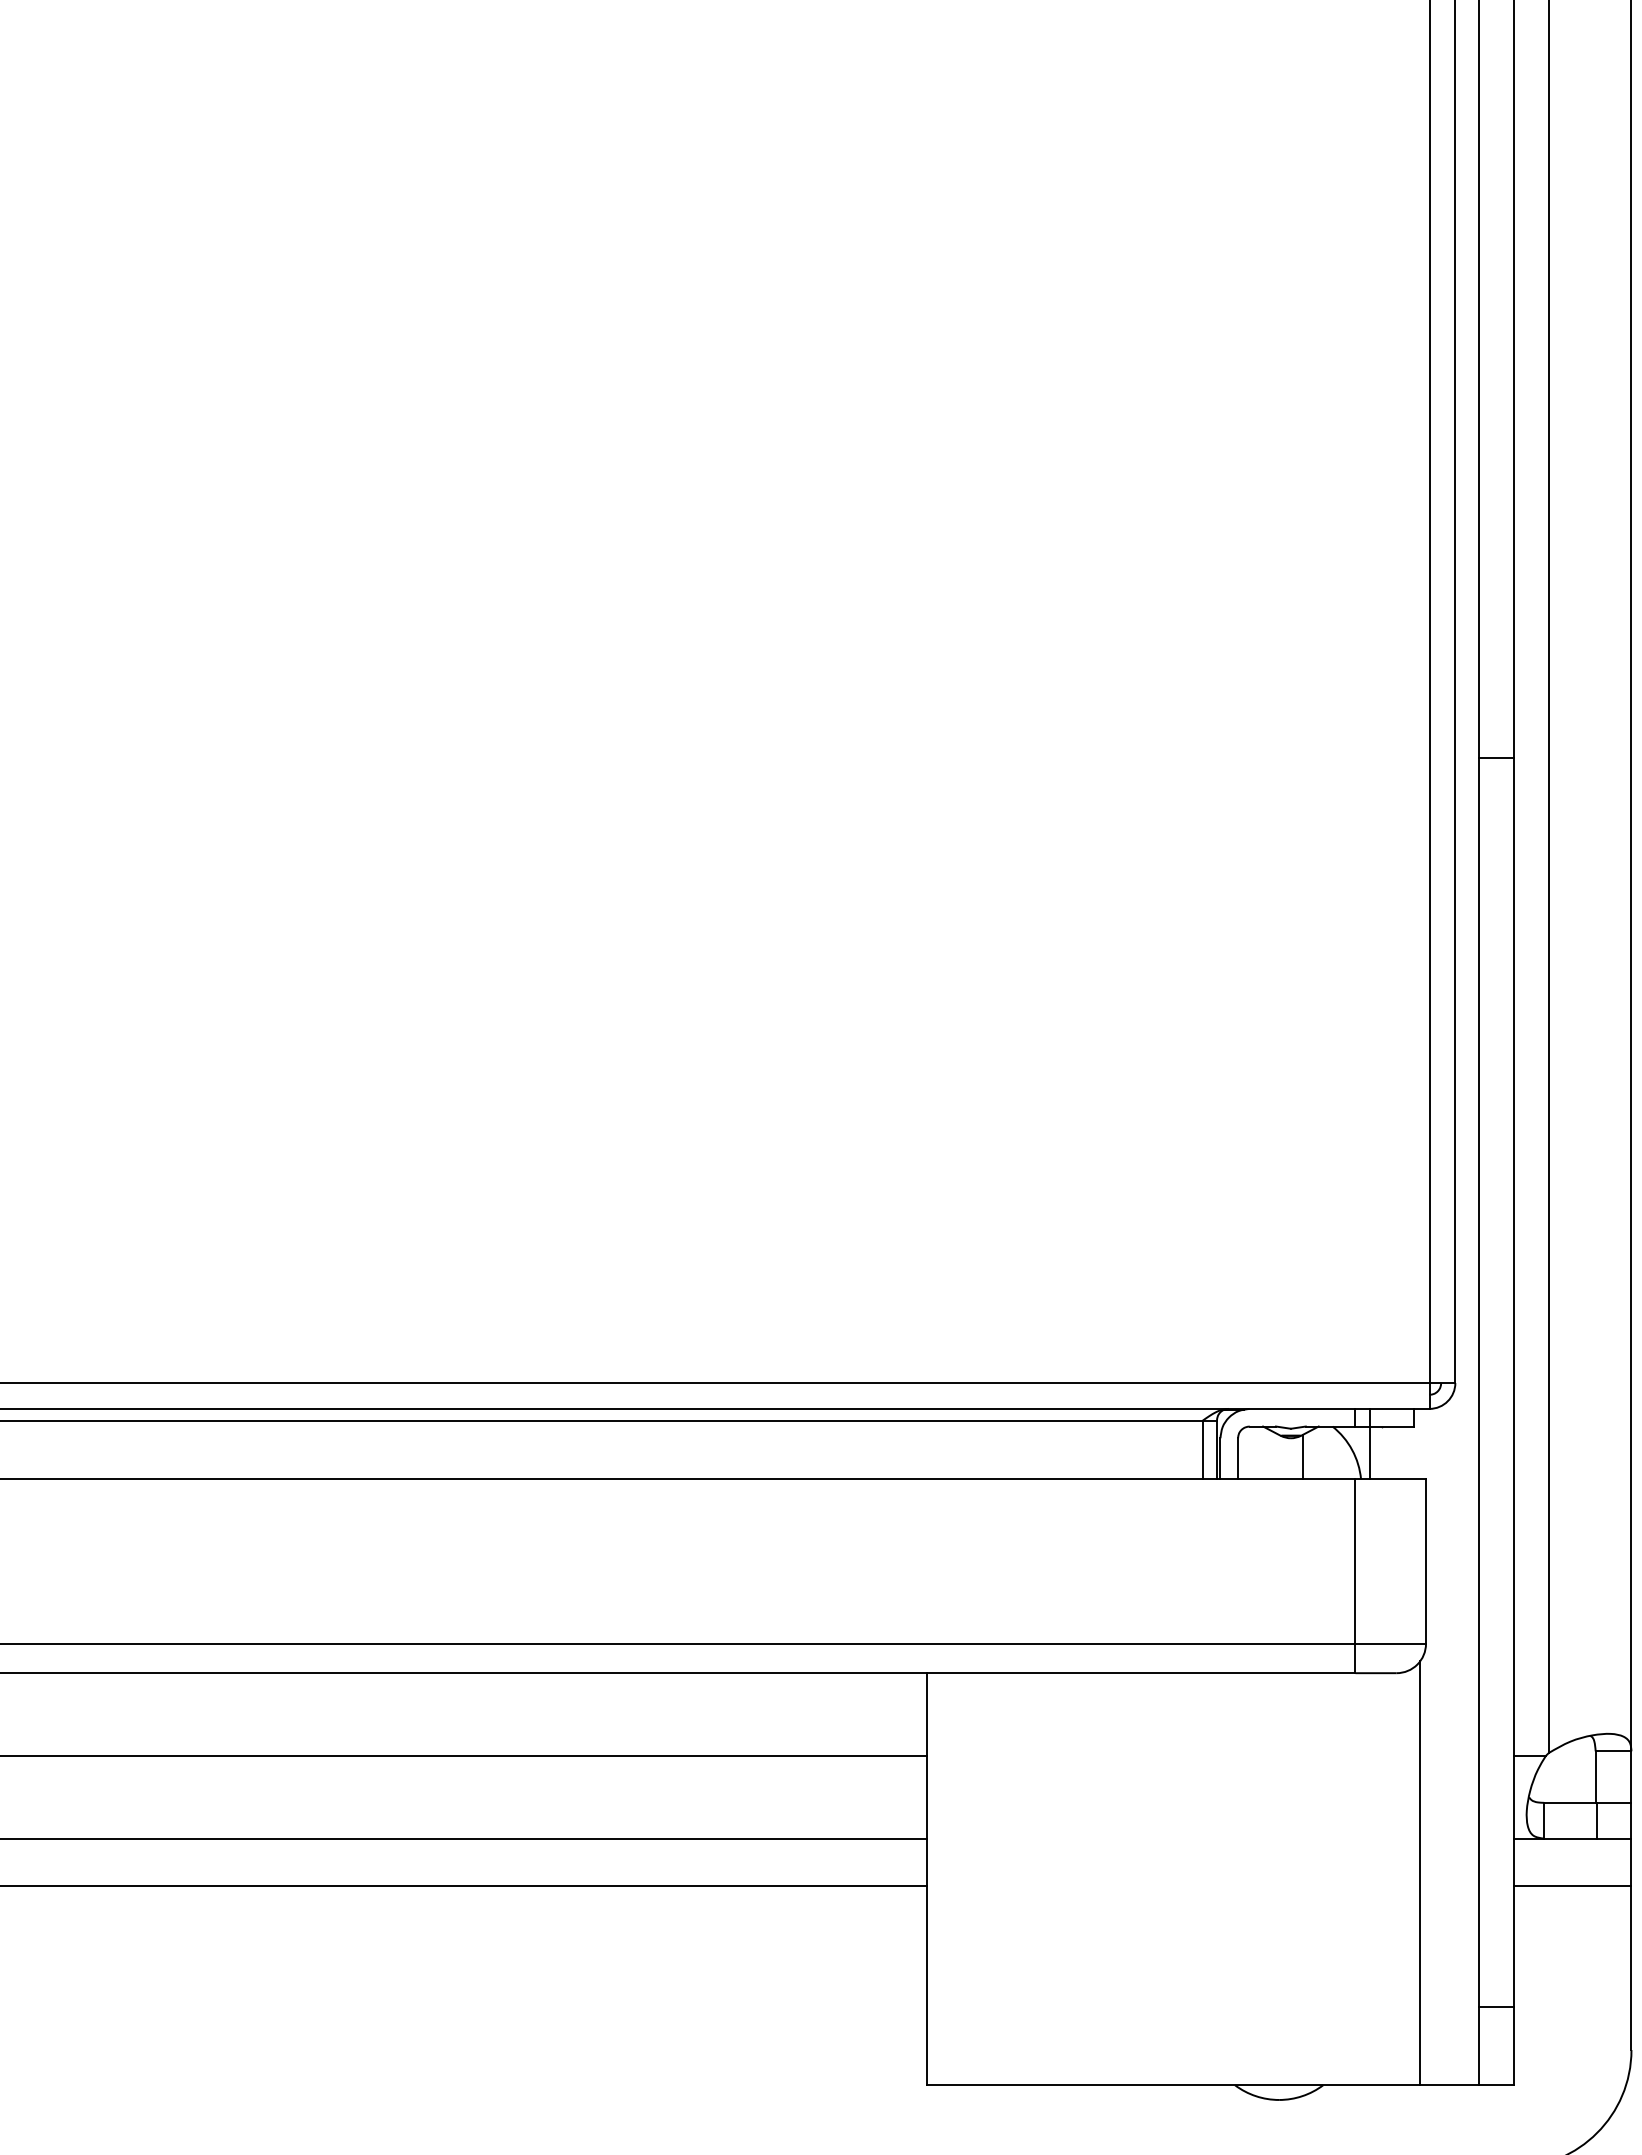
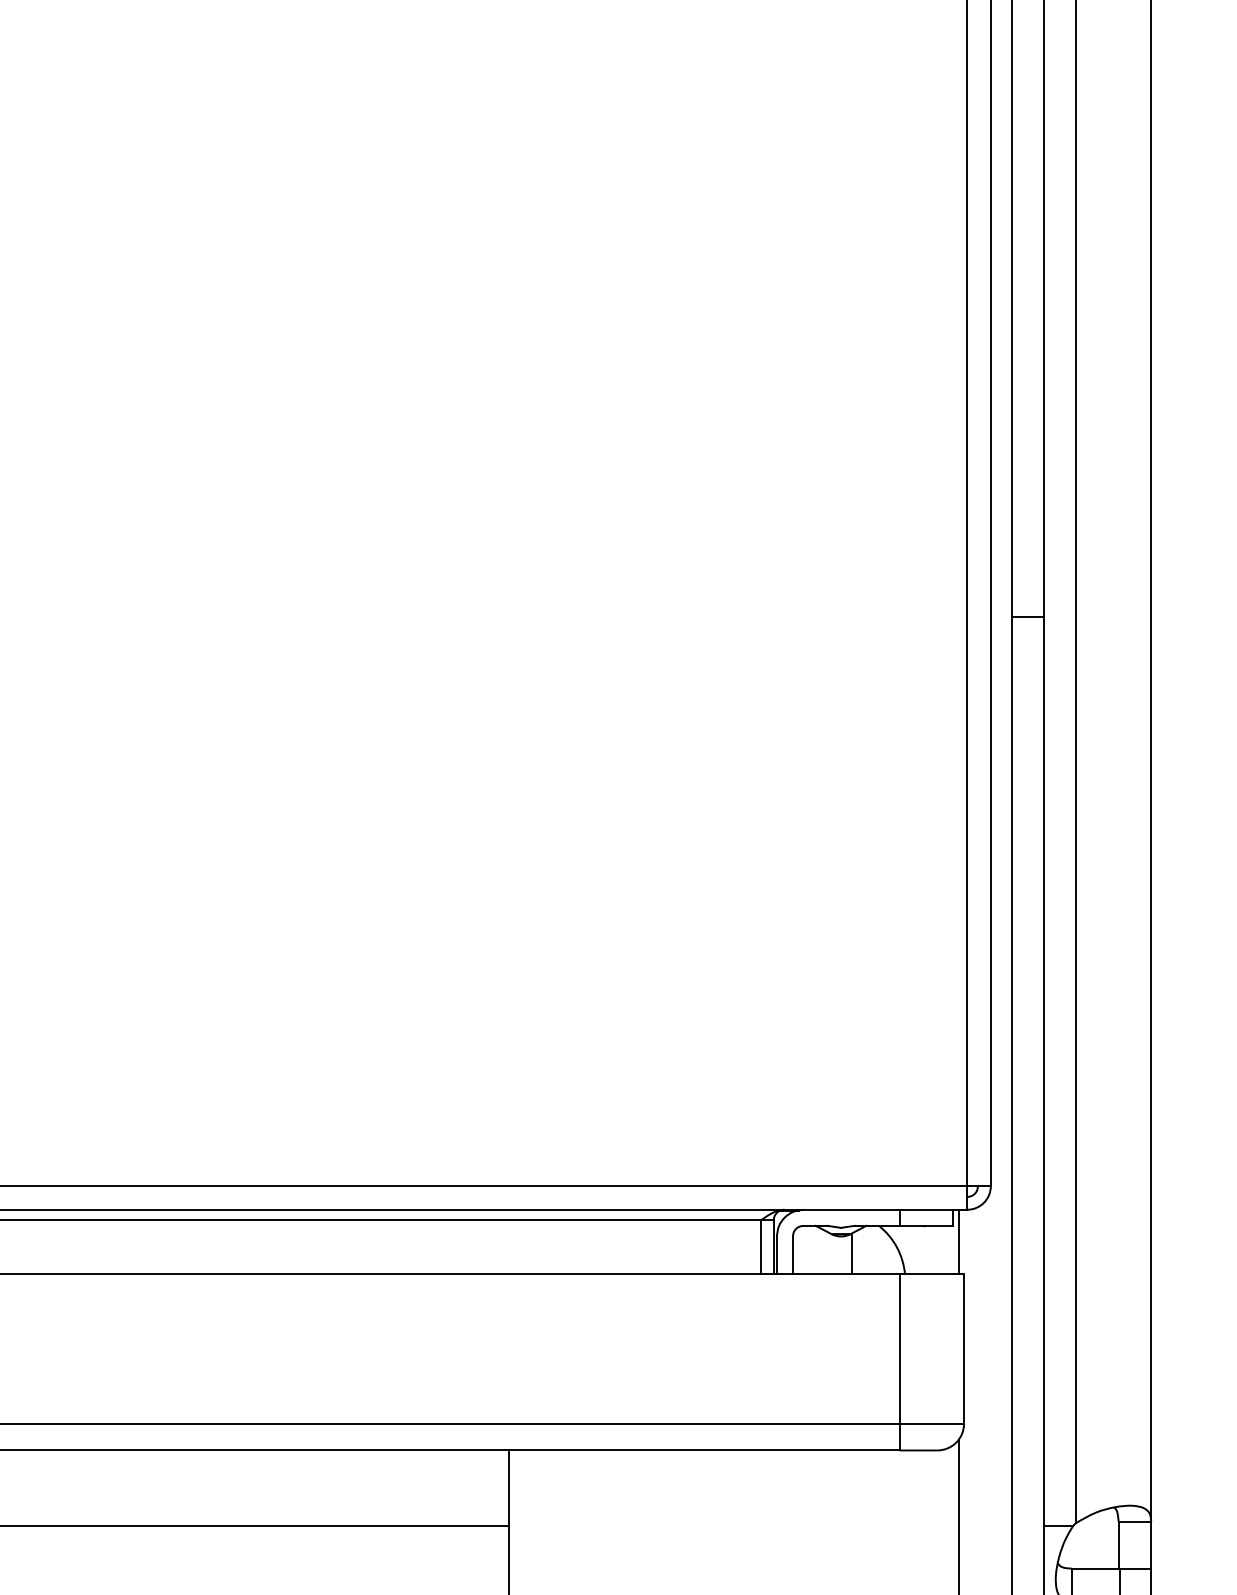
line: (1370, 1443) -> (959, 1241), moved

